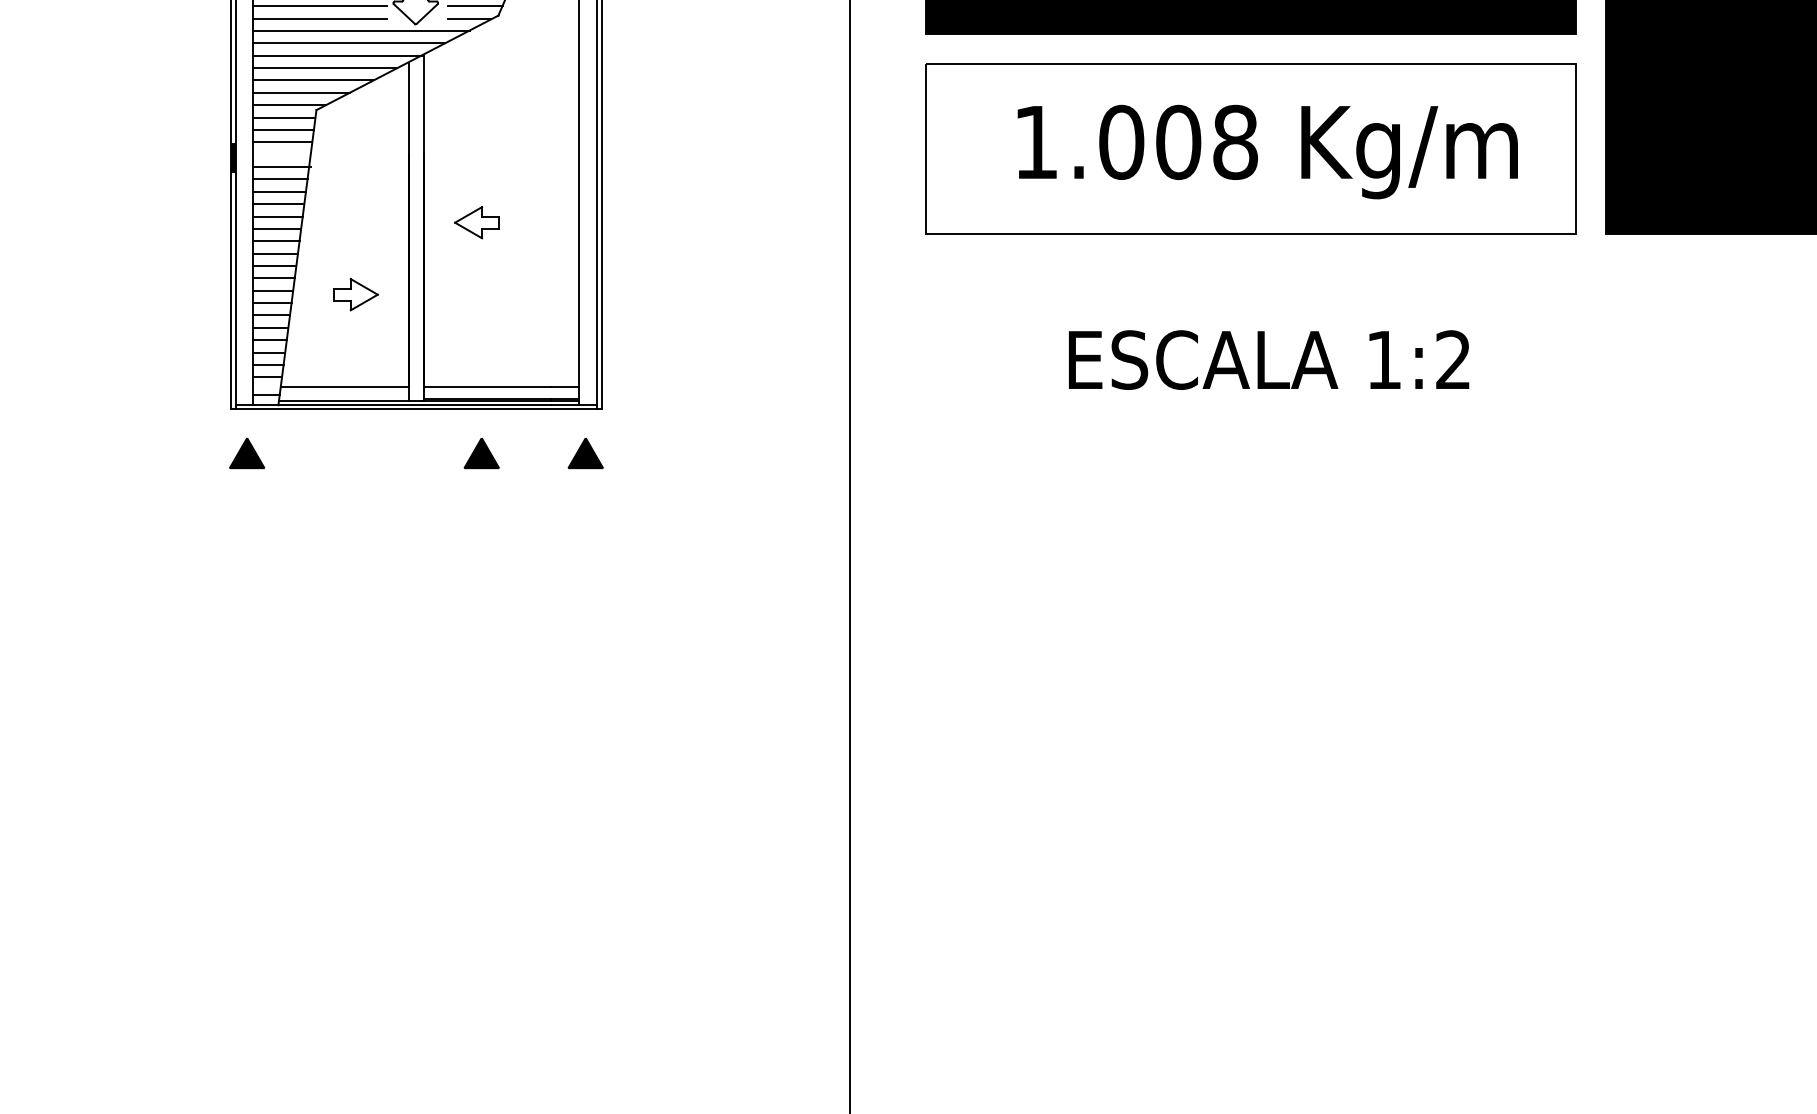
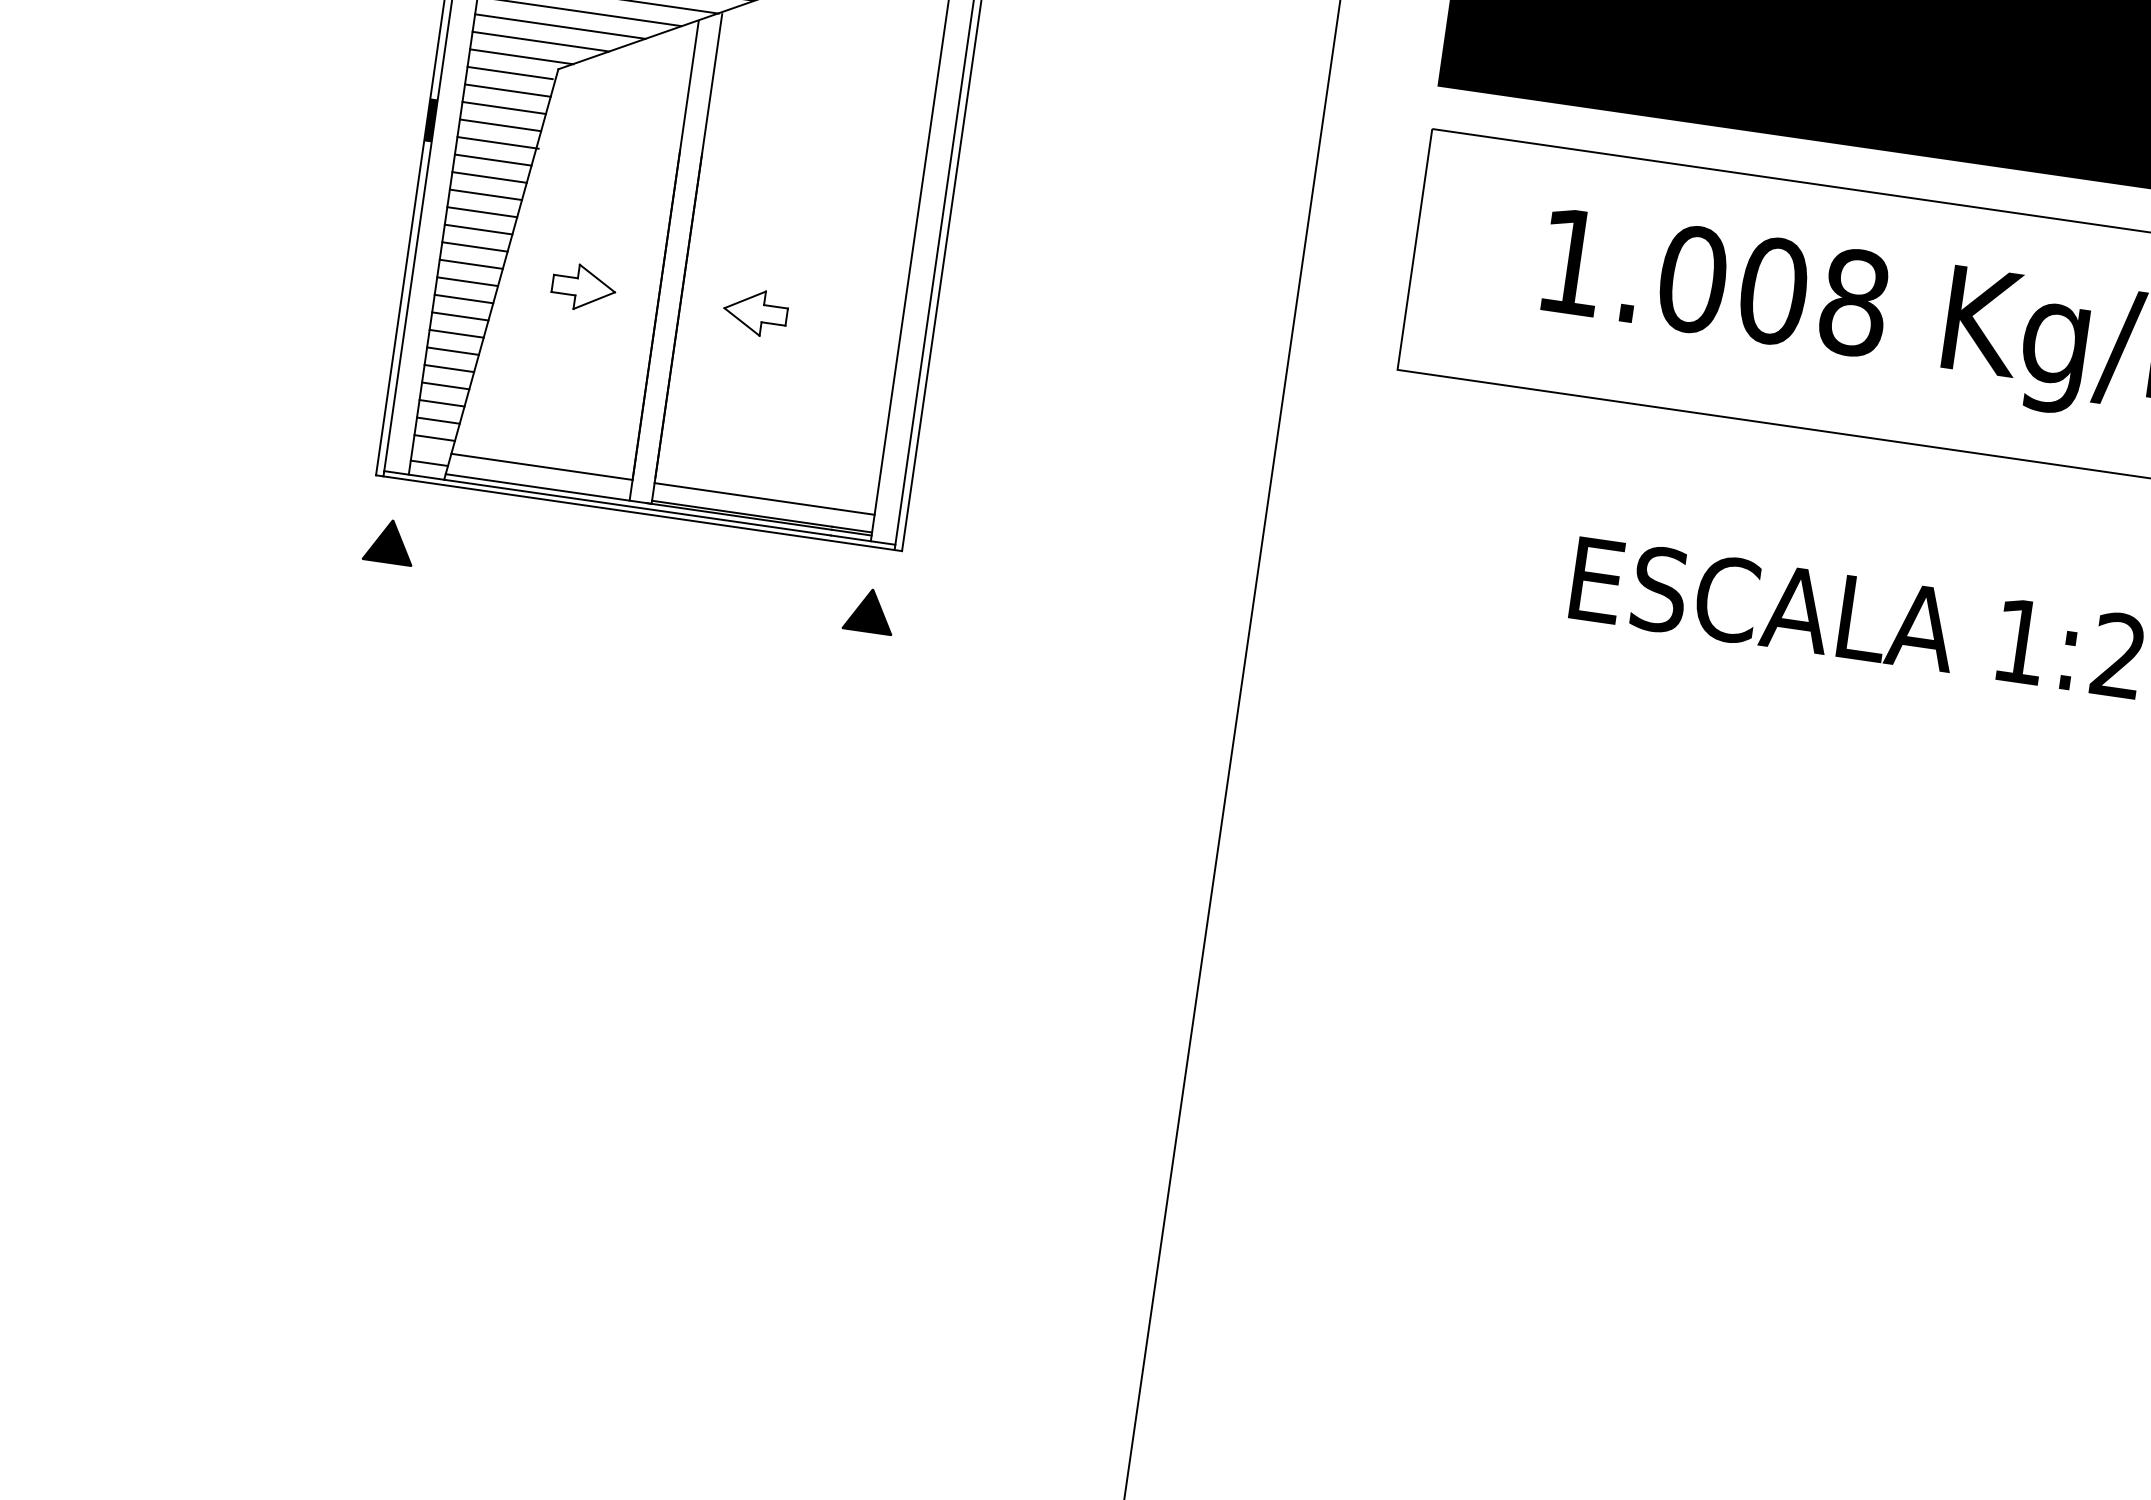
line: (281, 154) -> (499, 125), added
part: (476, 222) -> (754, 312), moved
part: (355, 294) -> (583, 287), moved
part: (481, 453) -> (722, 589), removed

